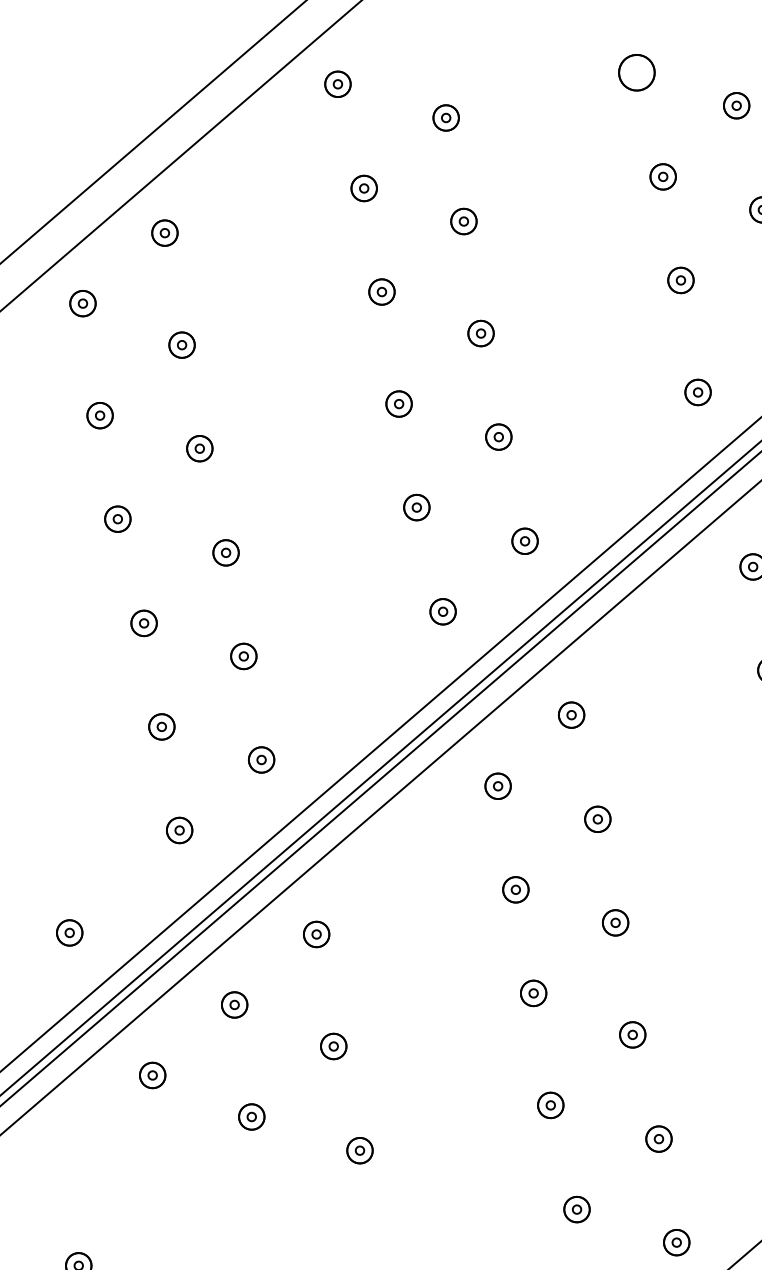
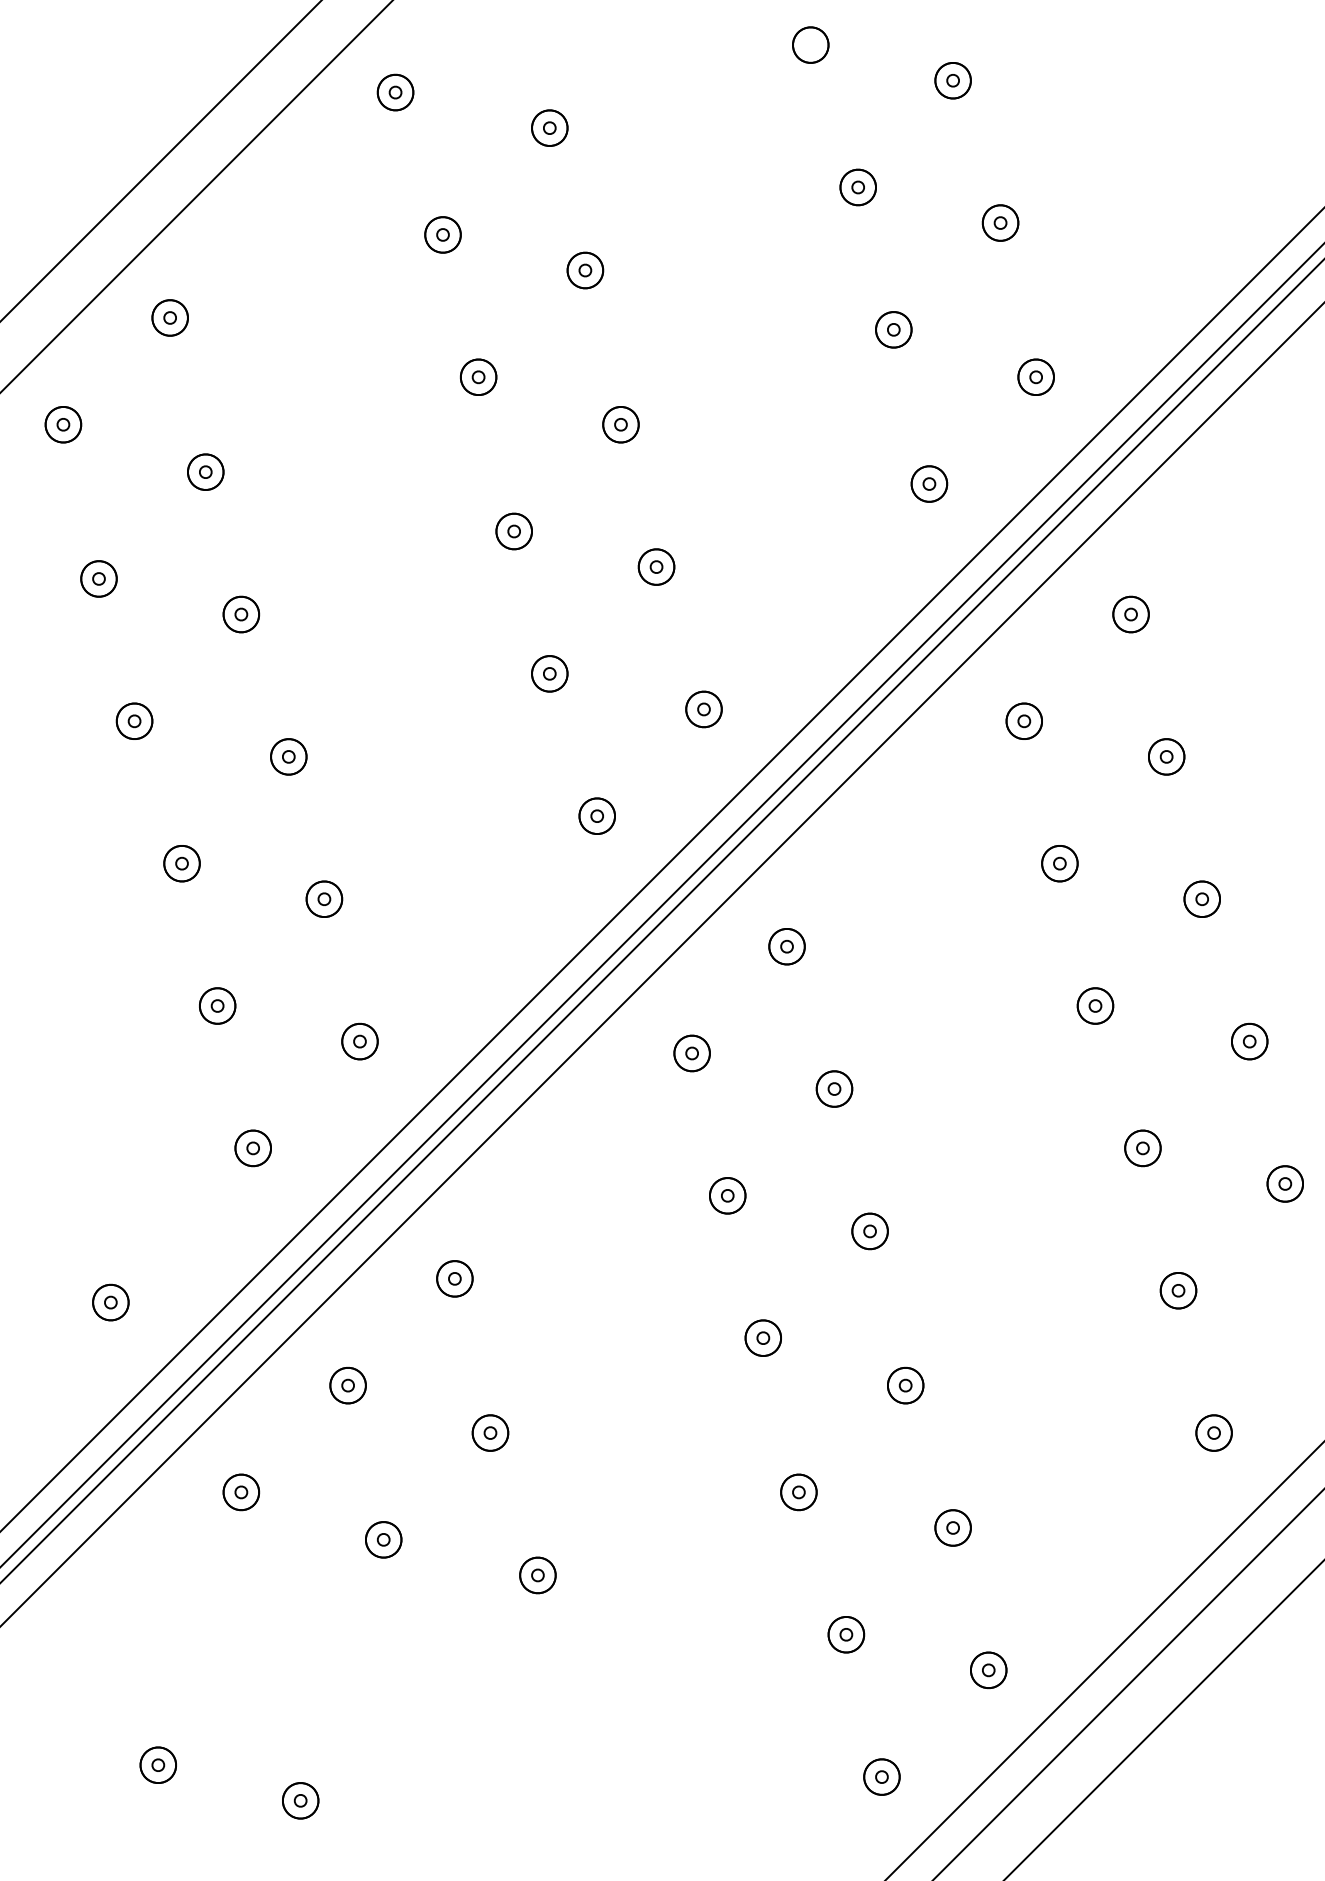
part: (636, 72) -> (810, 44), size x0.71

